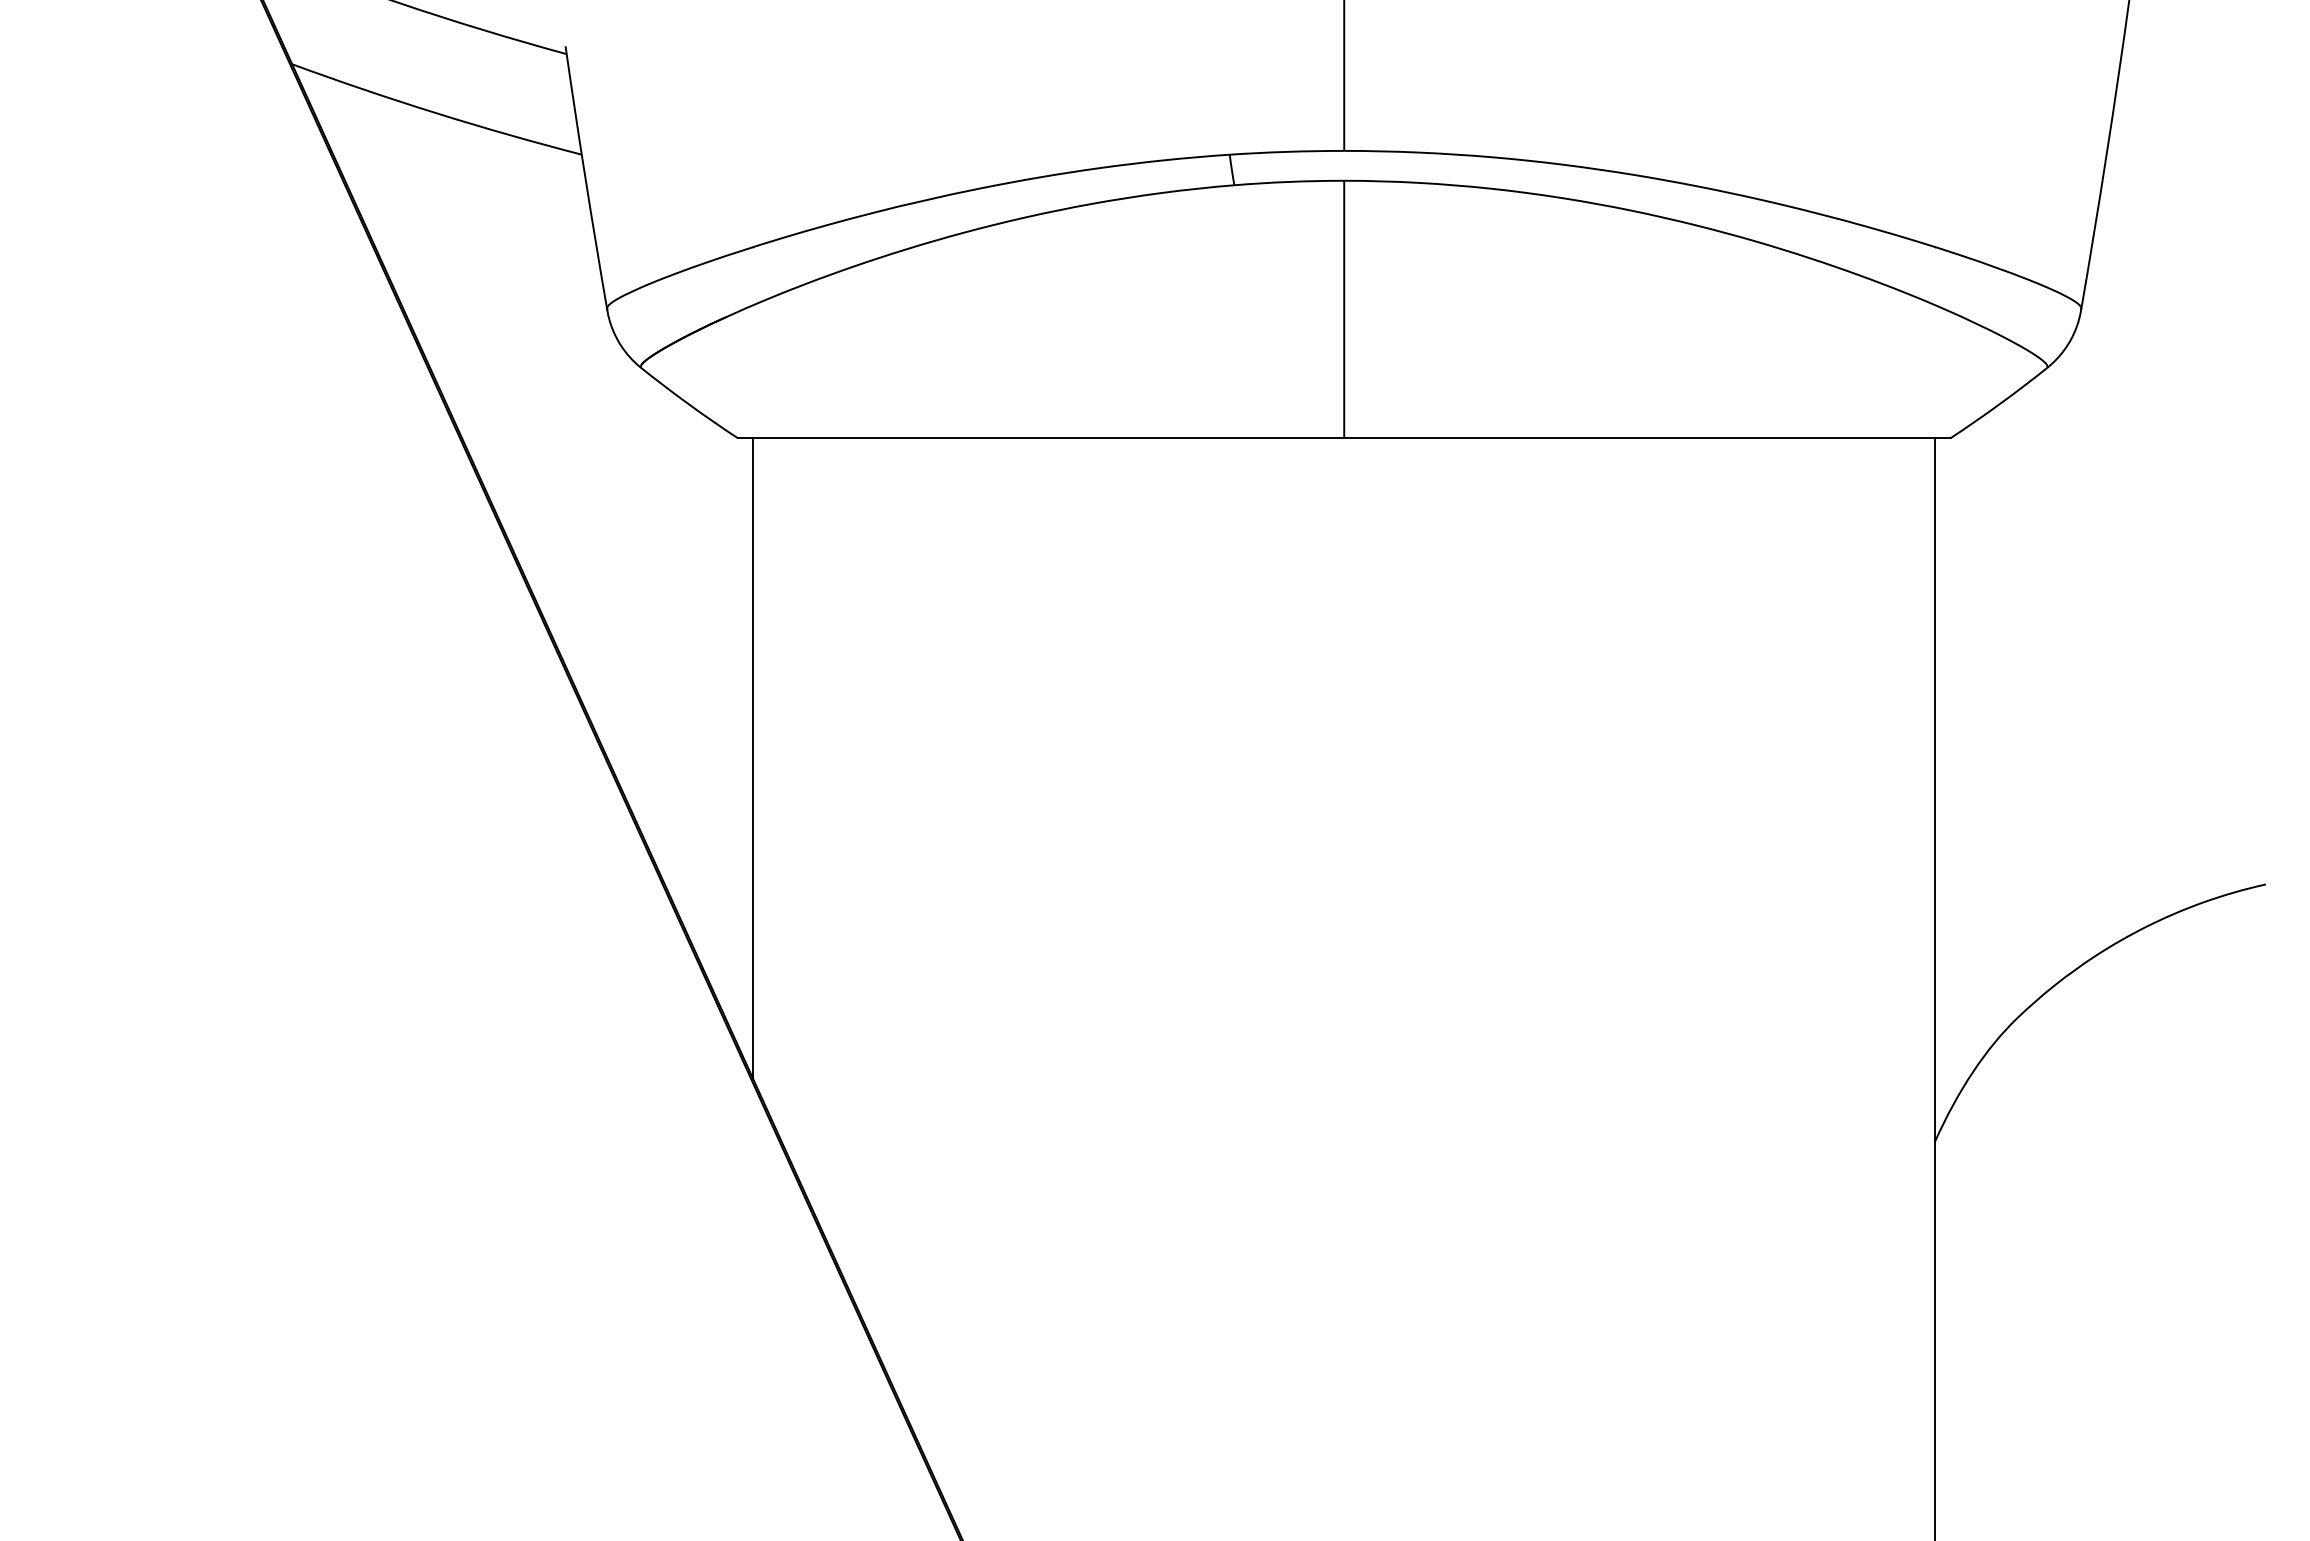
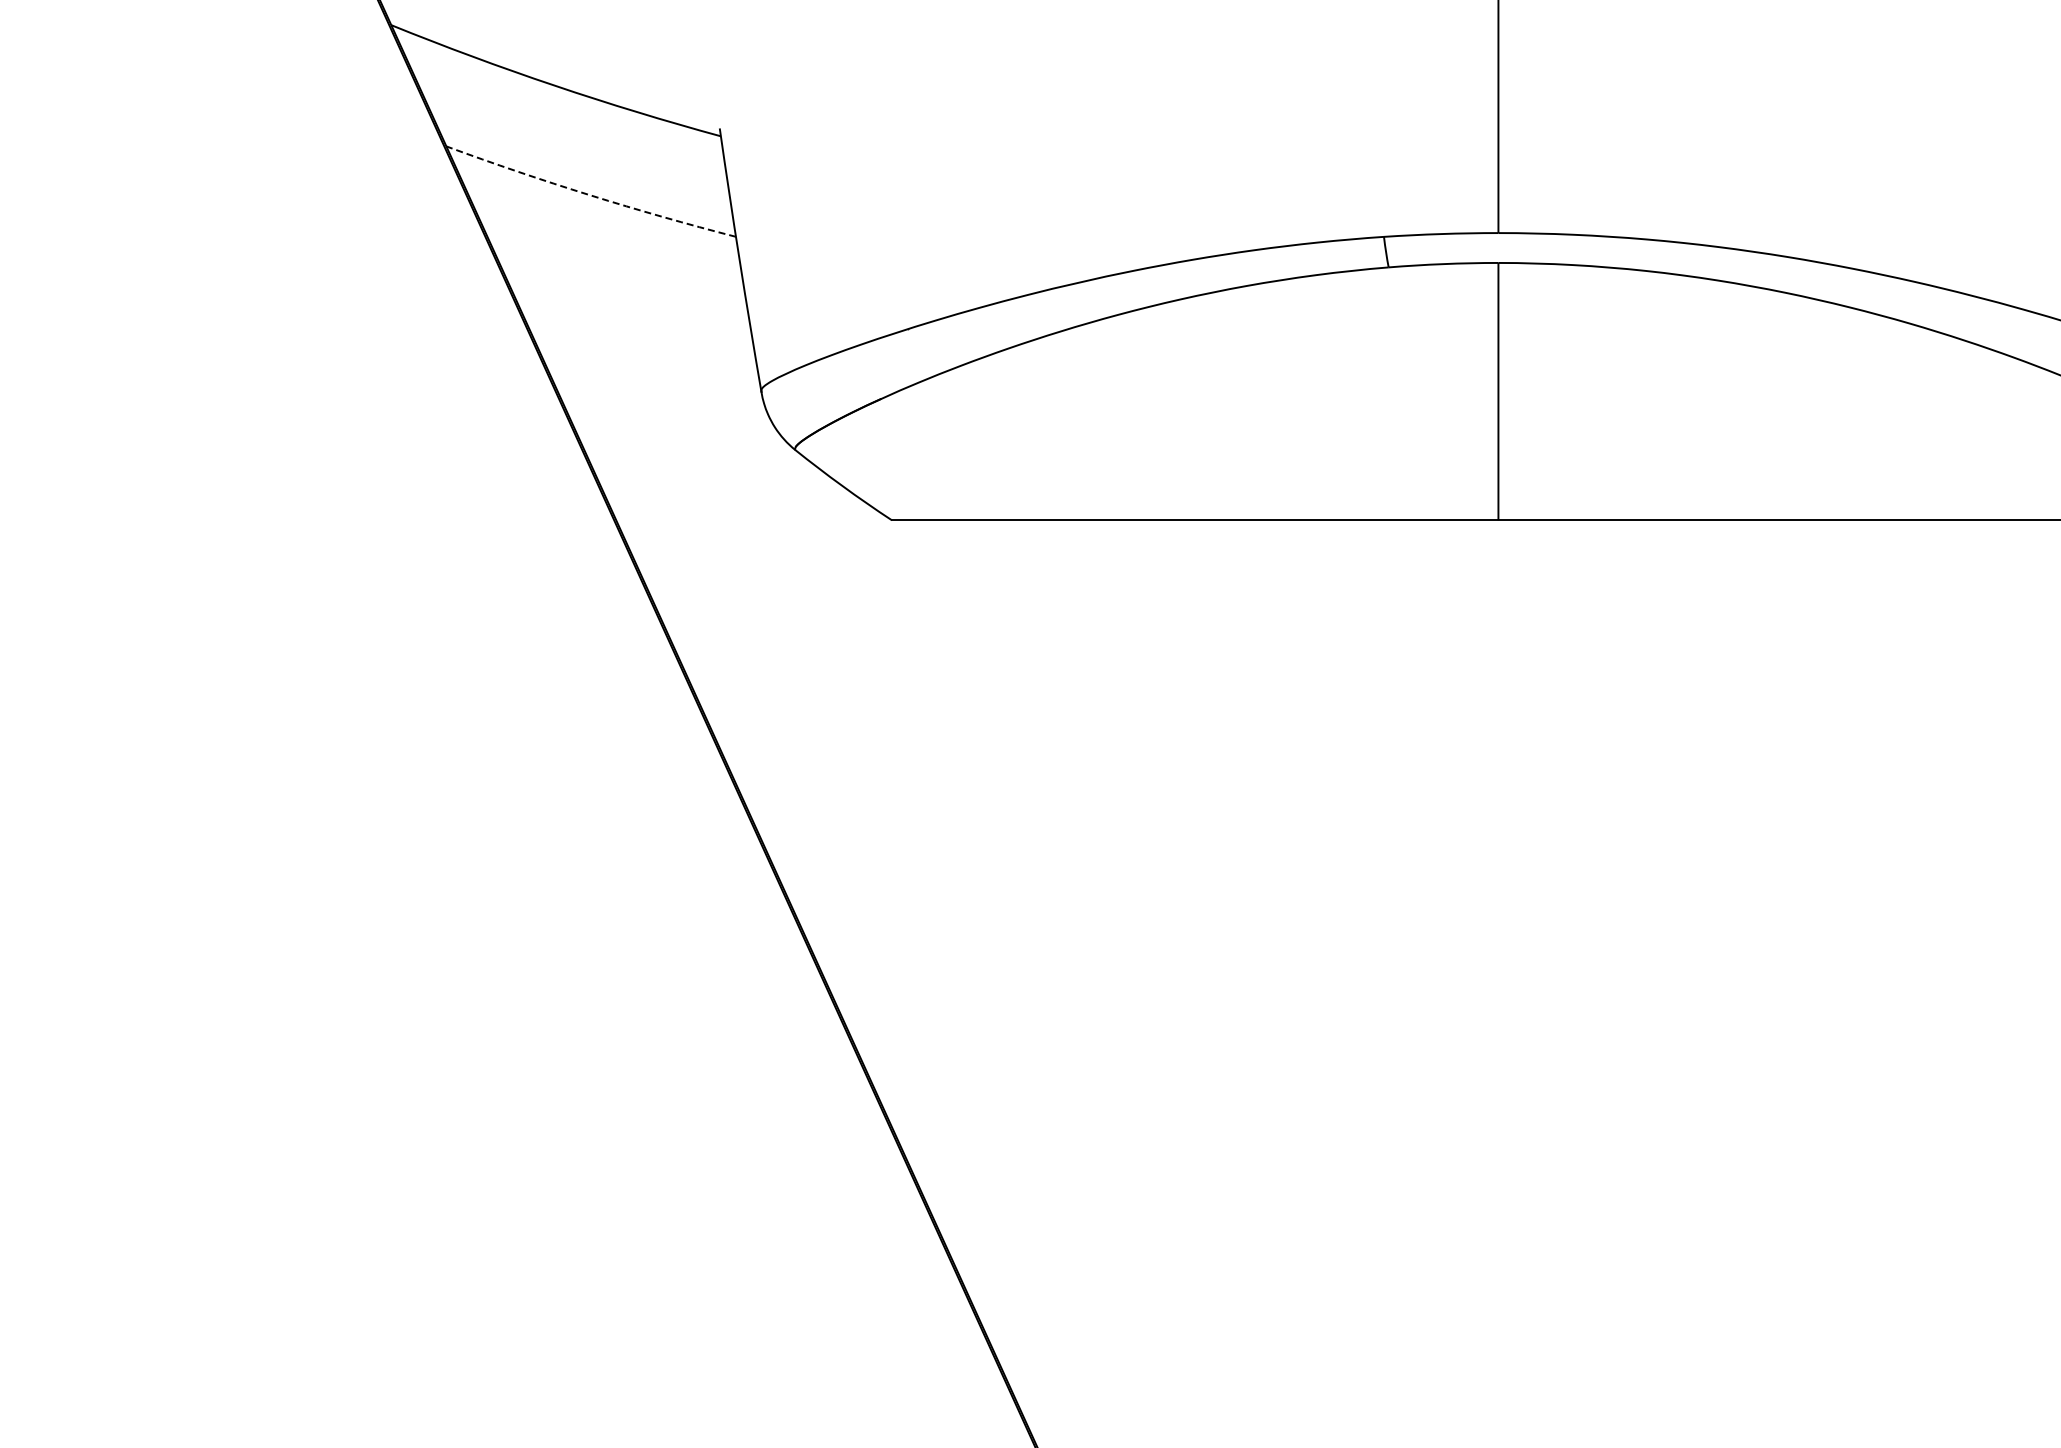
arc: (435, 113) -> (589, 195), solid -> dashed
line: (753, 758) -> (907, 840), removed

